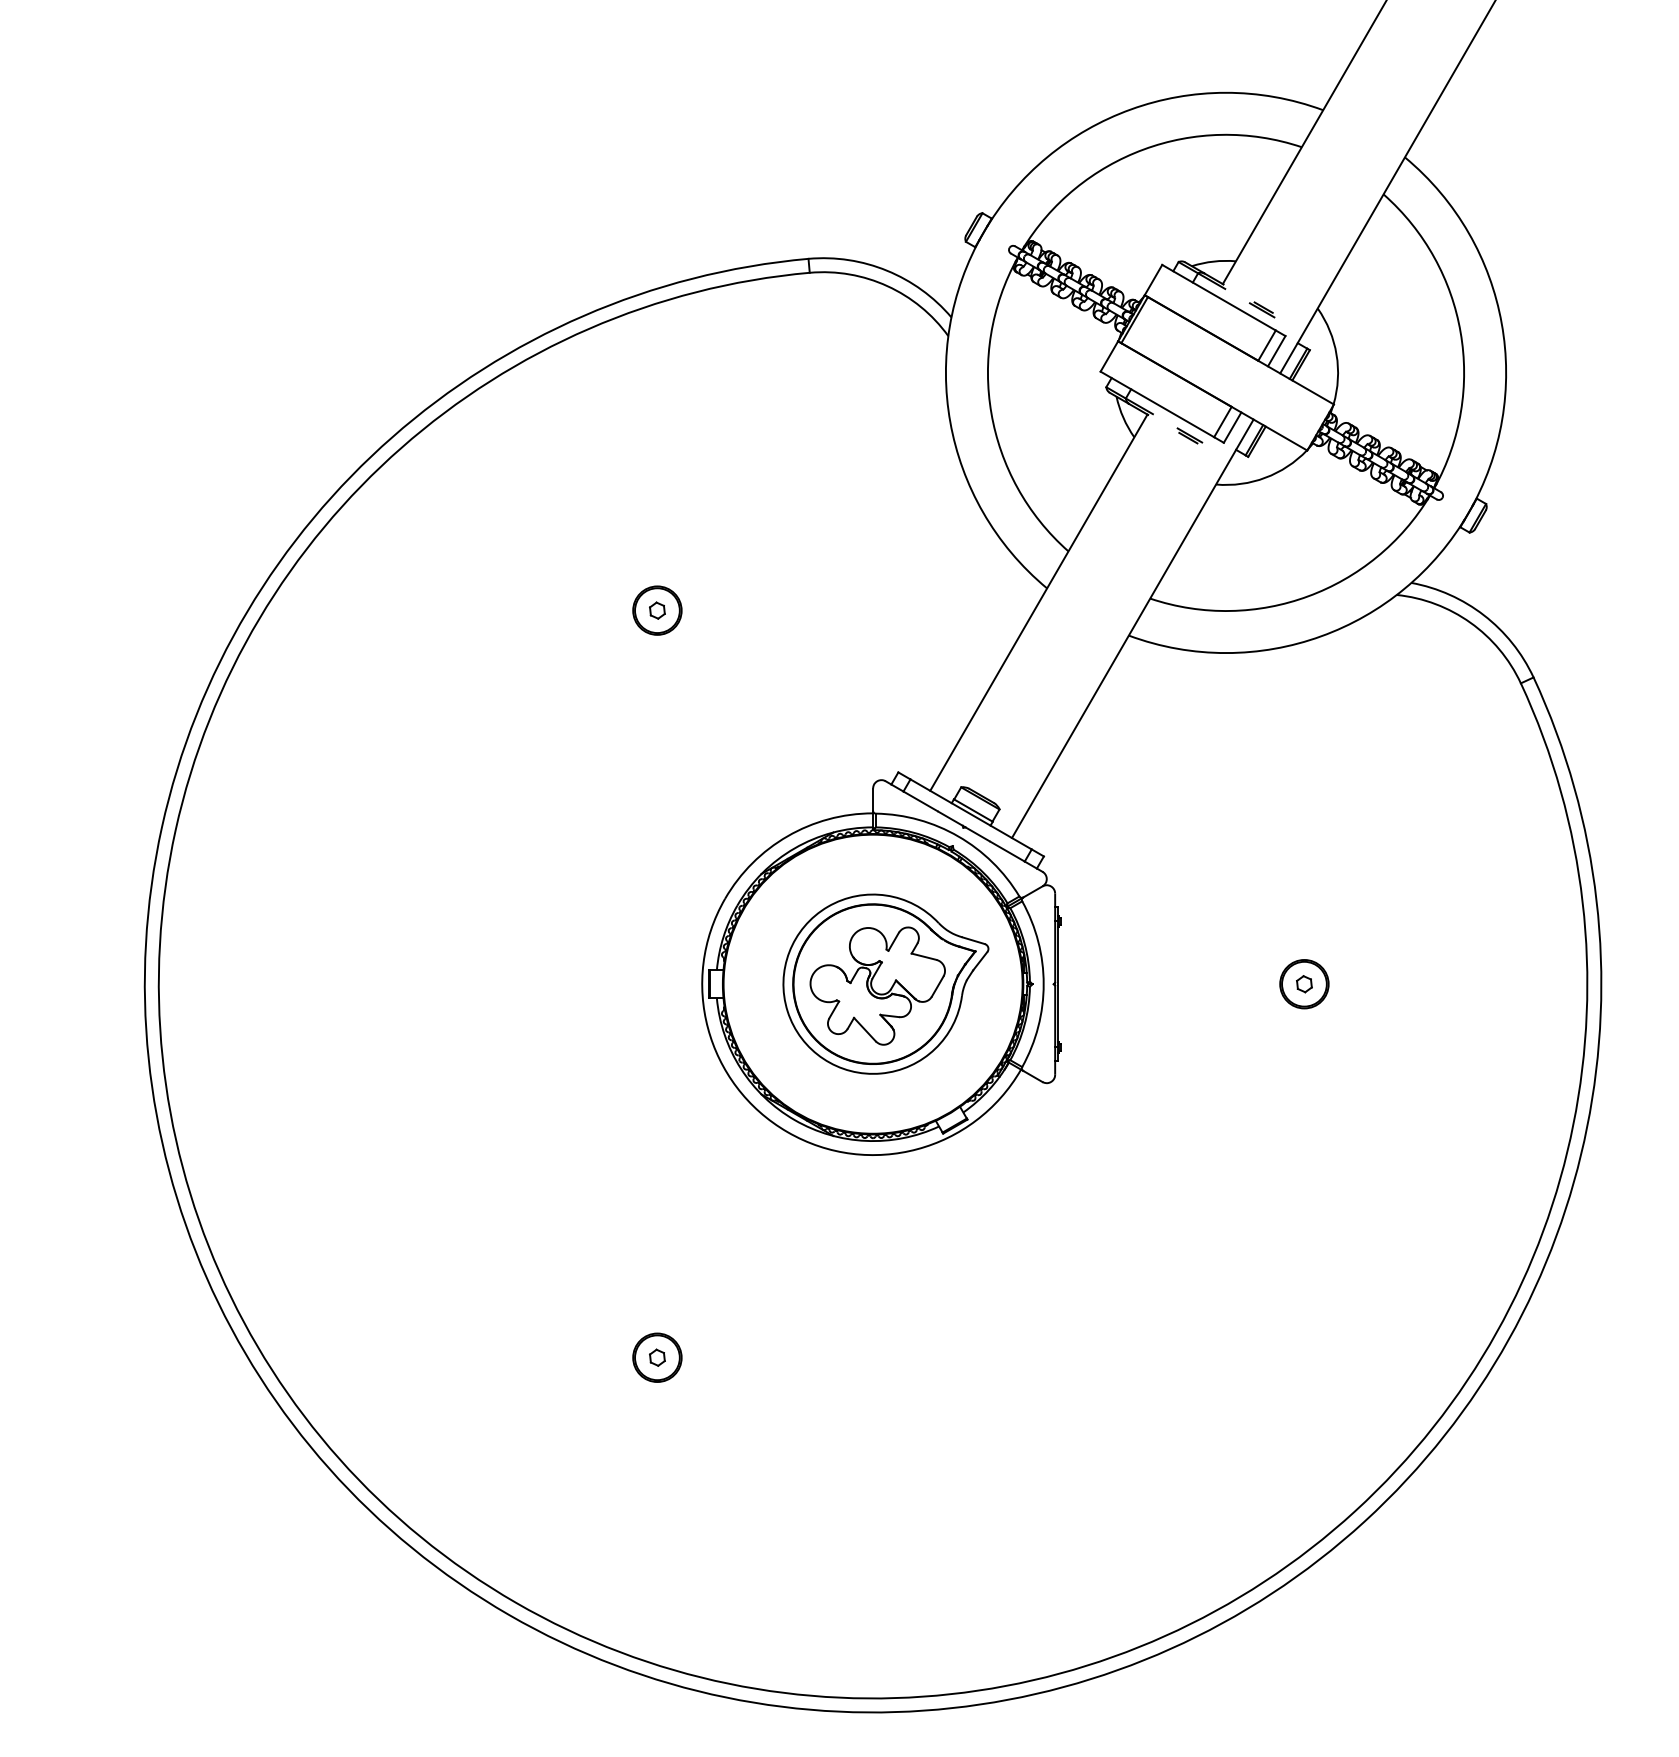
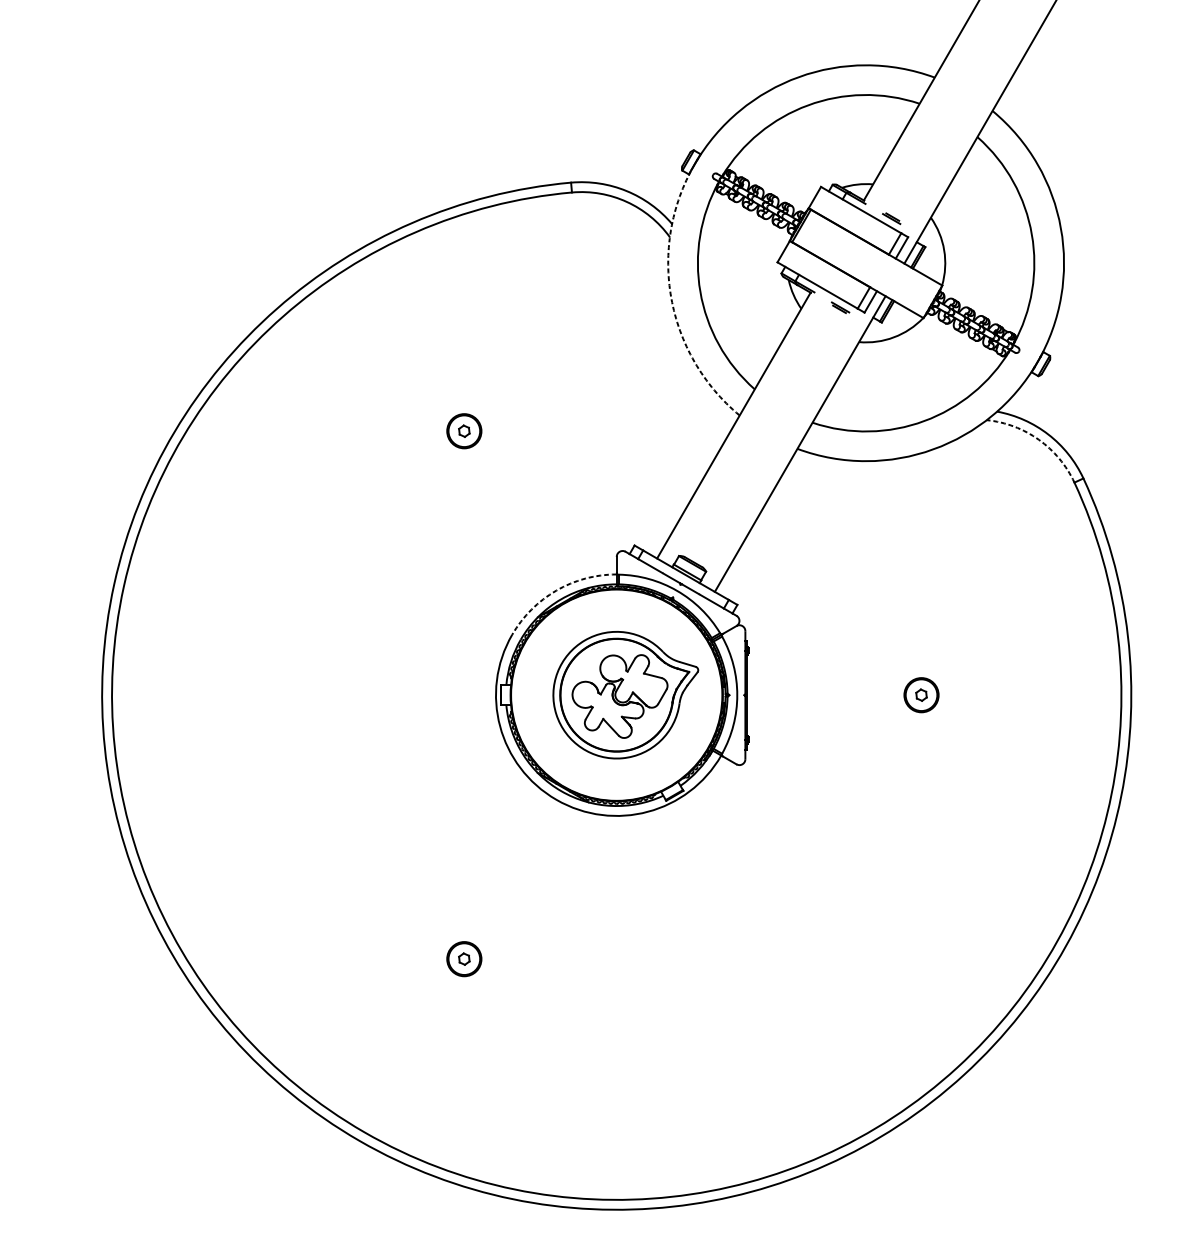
arc: (950, 422) -> (671, 298), solid -> dashed
arc: (1470, 622) -> (1038, 439), solid -> dashed
arc: (787, 836) -> (556, 590), solid -> dashed

